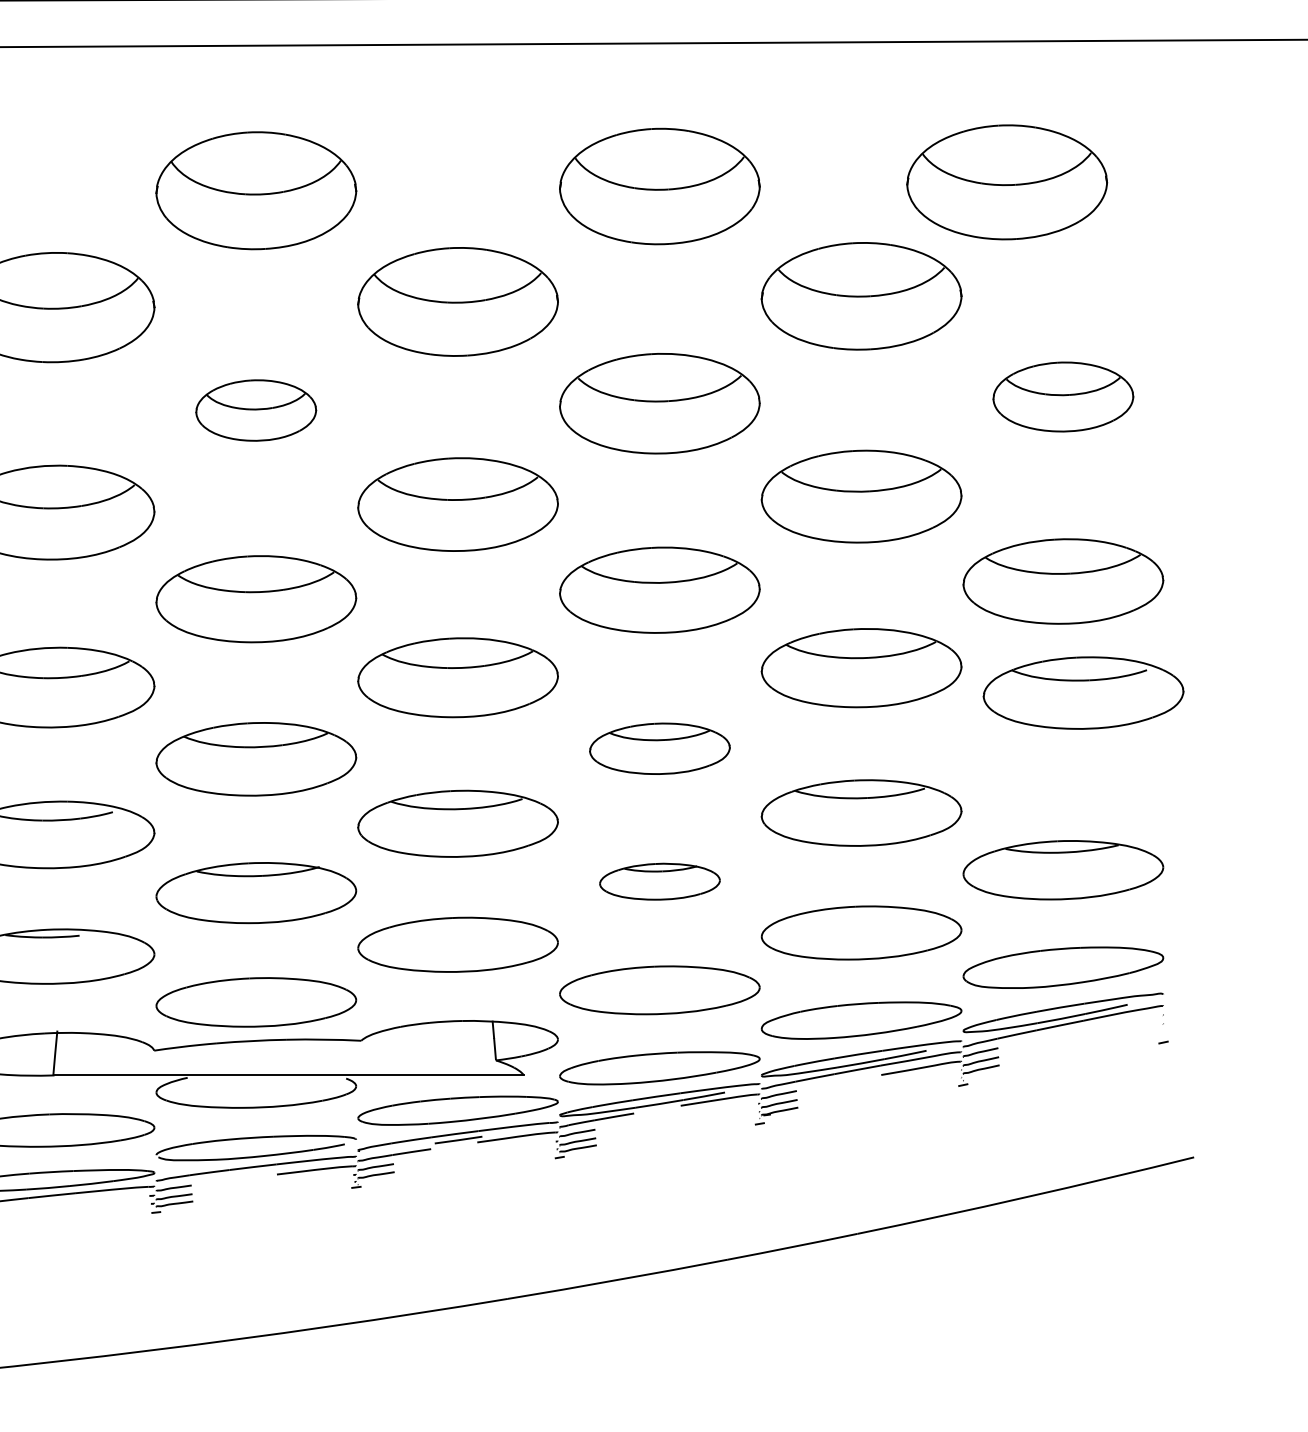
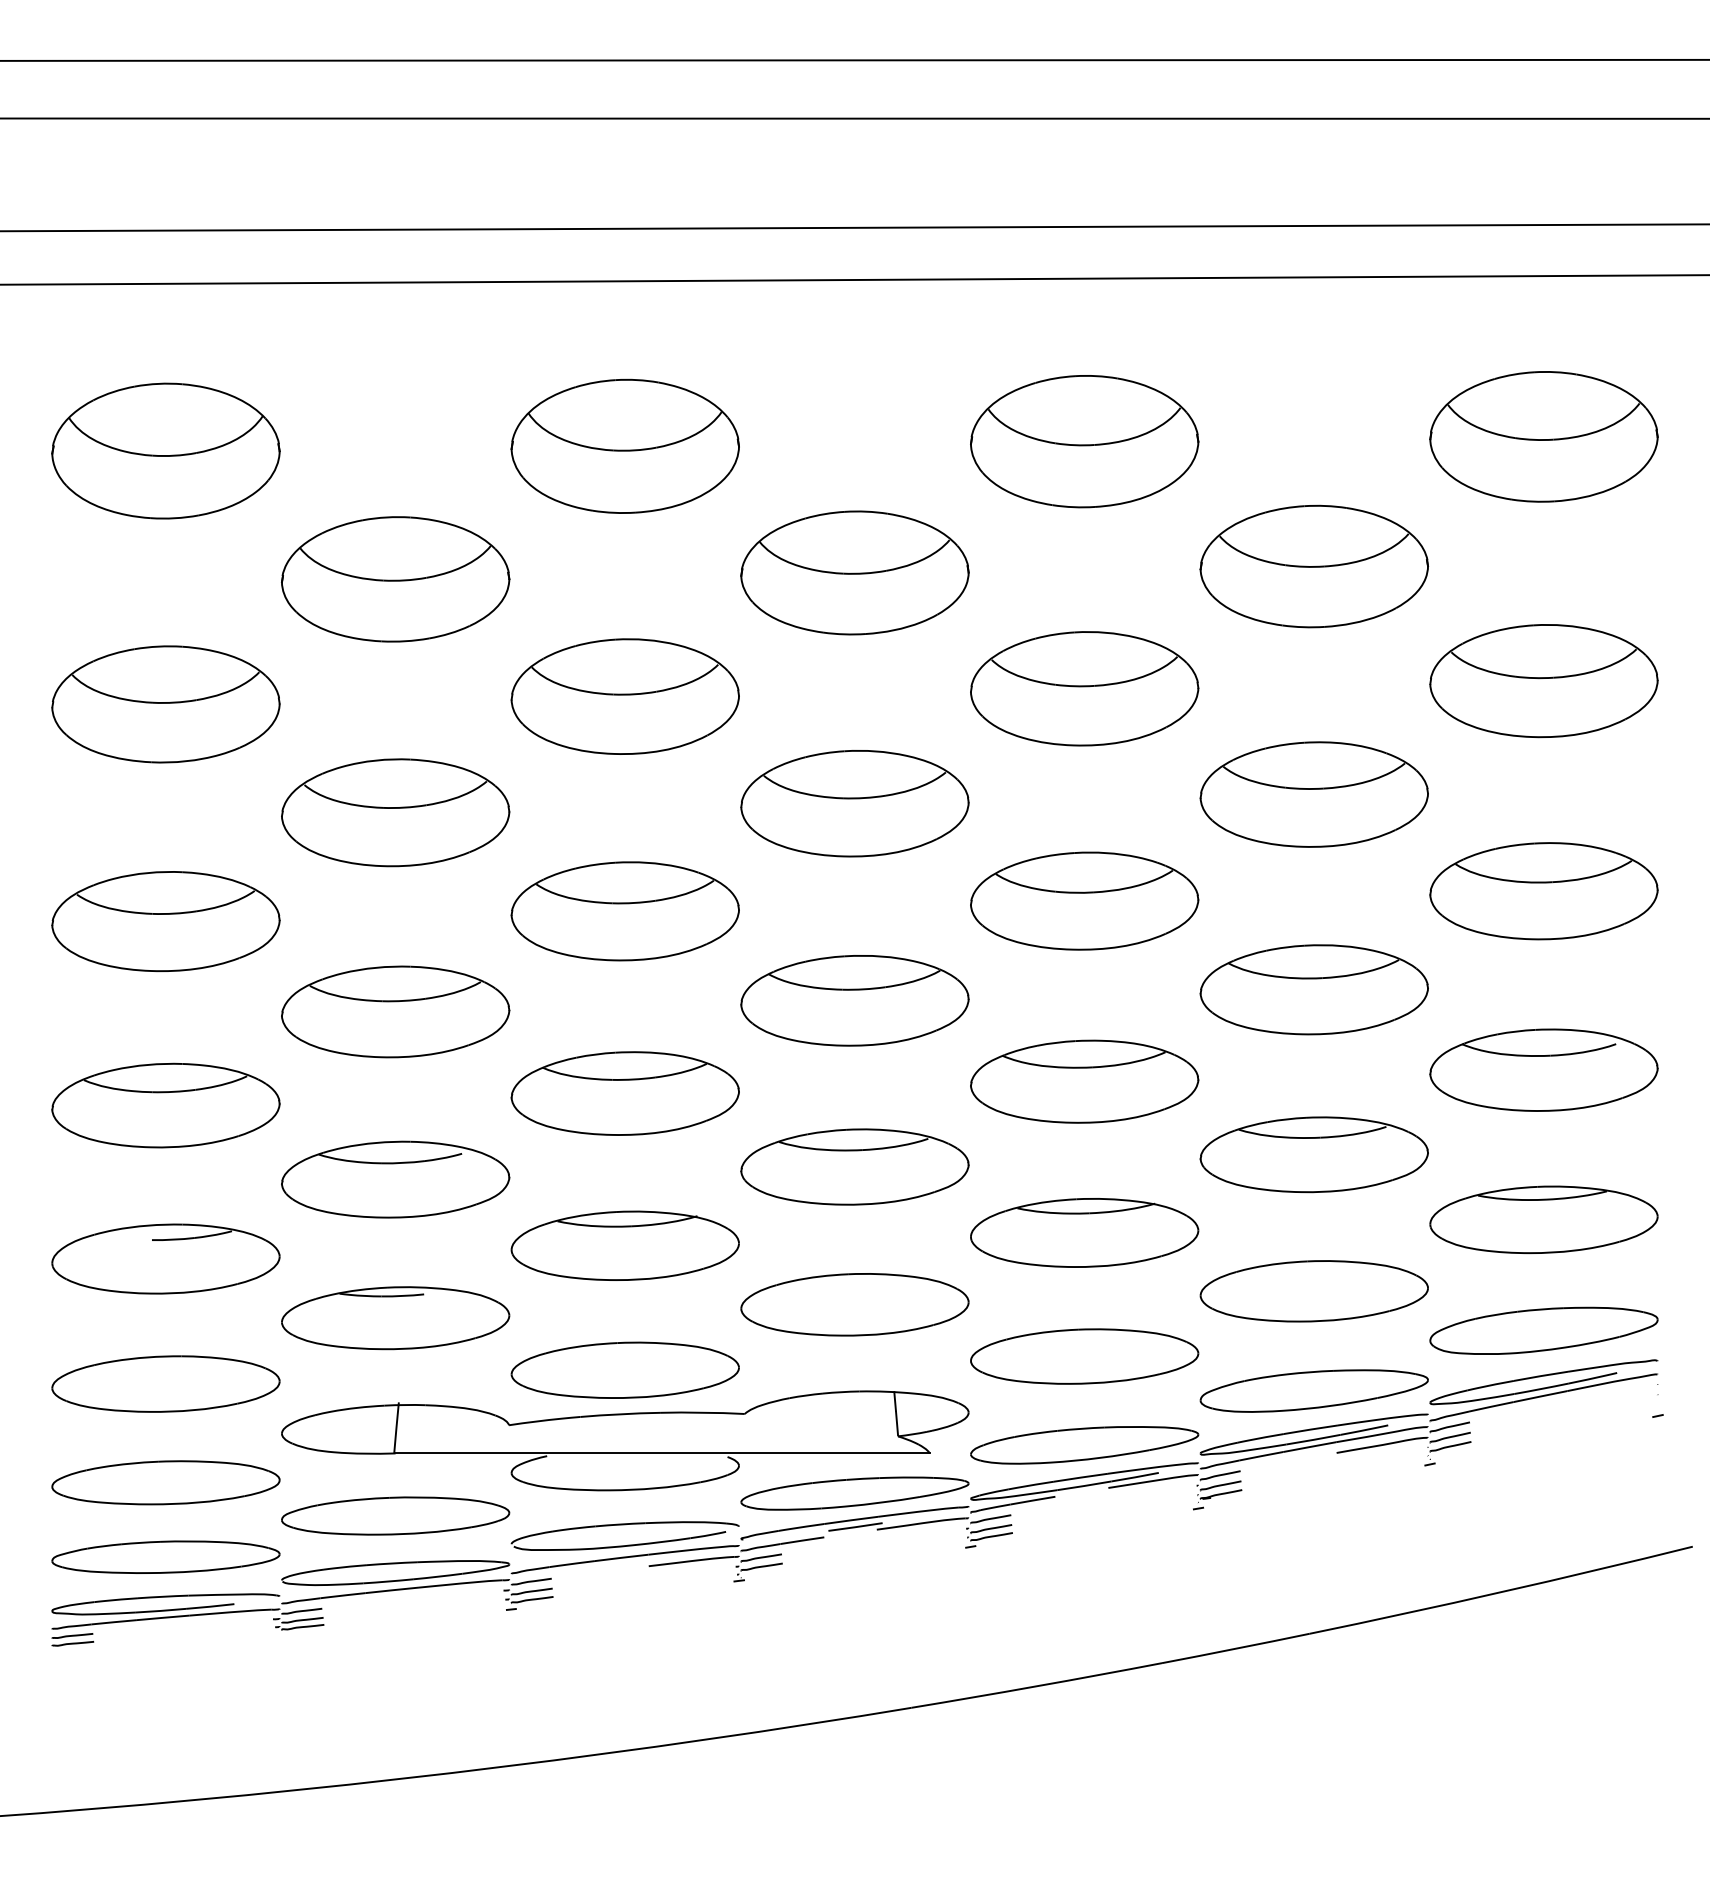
part: (1006, 182) -> (1543, 436), moved
part: (1062, 397) -> (1543, 681), size x1.43
part: (255, 410) -> (624, 696), size x1.67
part: (1083, 692) -> (1543, 1069), moved
part: (659, 748) -> (1084, 1081), size x1.43
part: (659, 881) -> (1084, 1232), size x1.67

